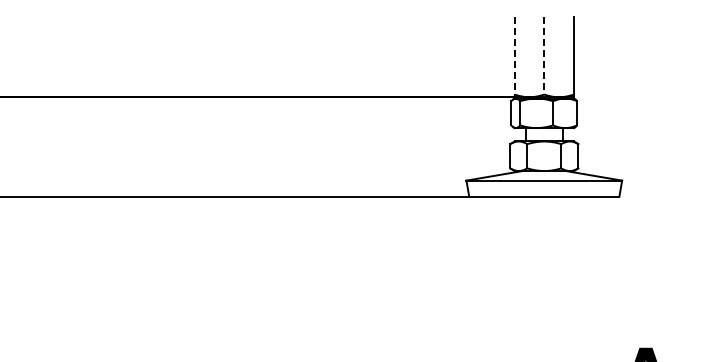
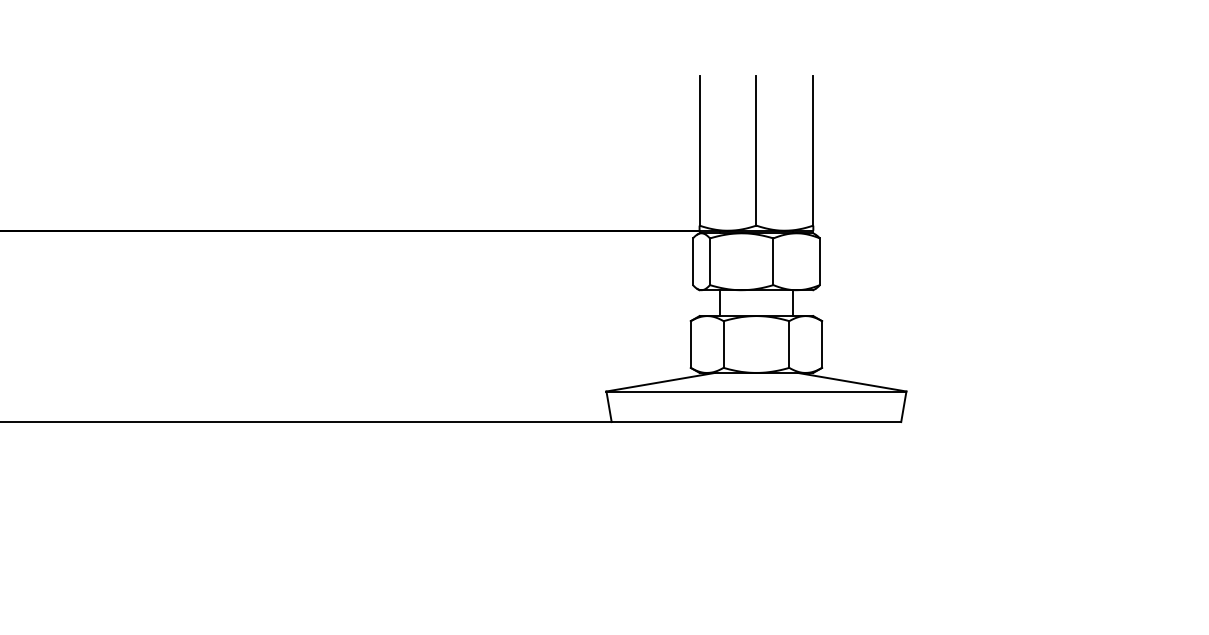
line: (514, 55) -> (699, 150), dashed -> solid
line: (544, 55) -> (756, 150), dashed -> solid

